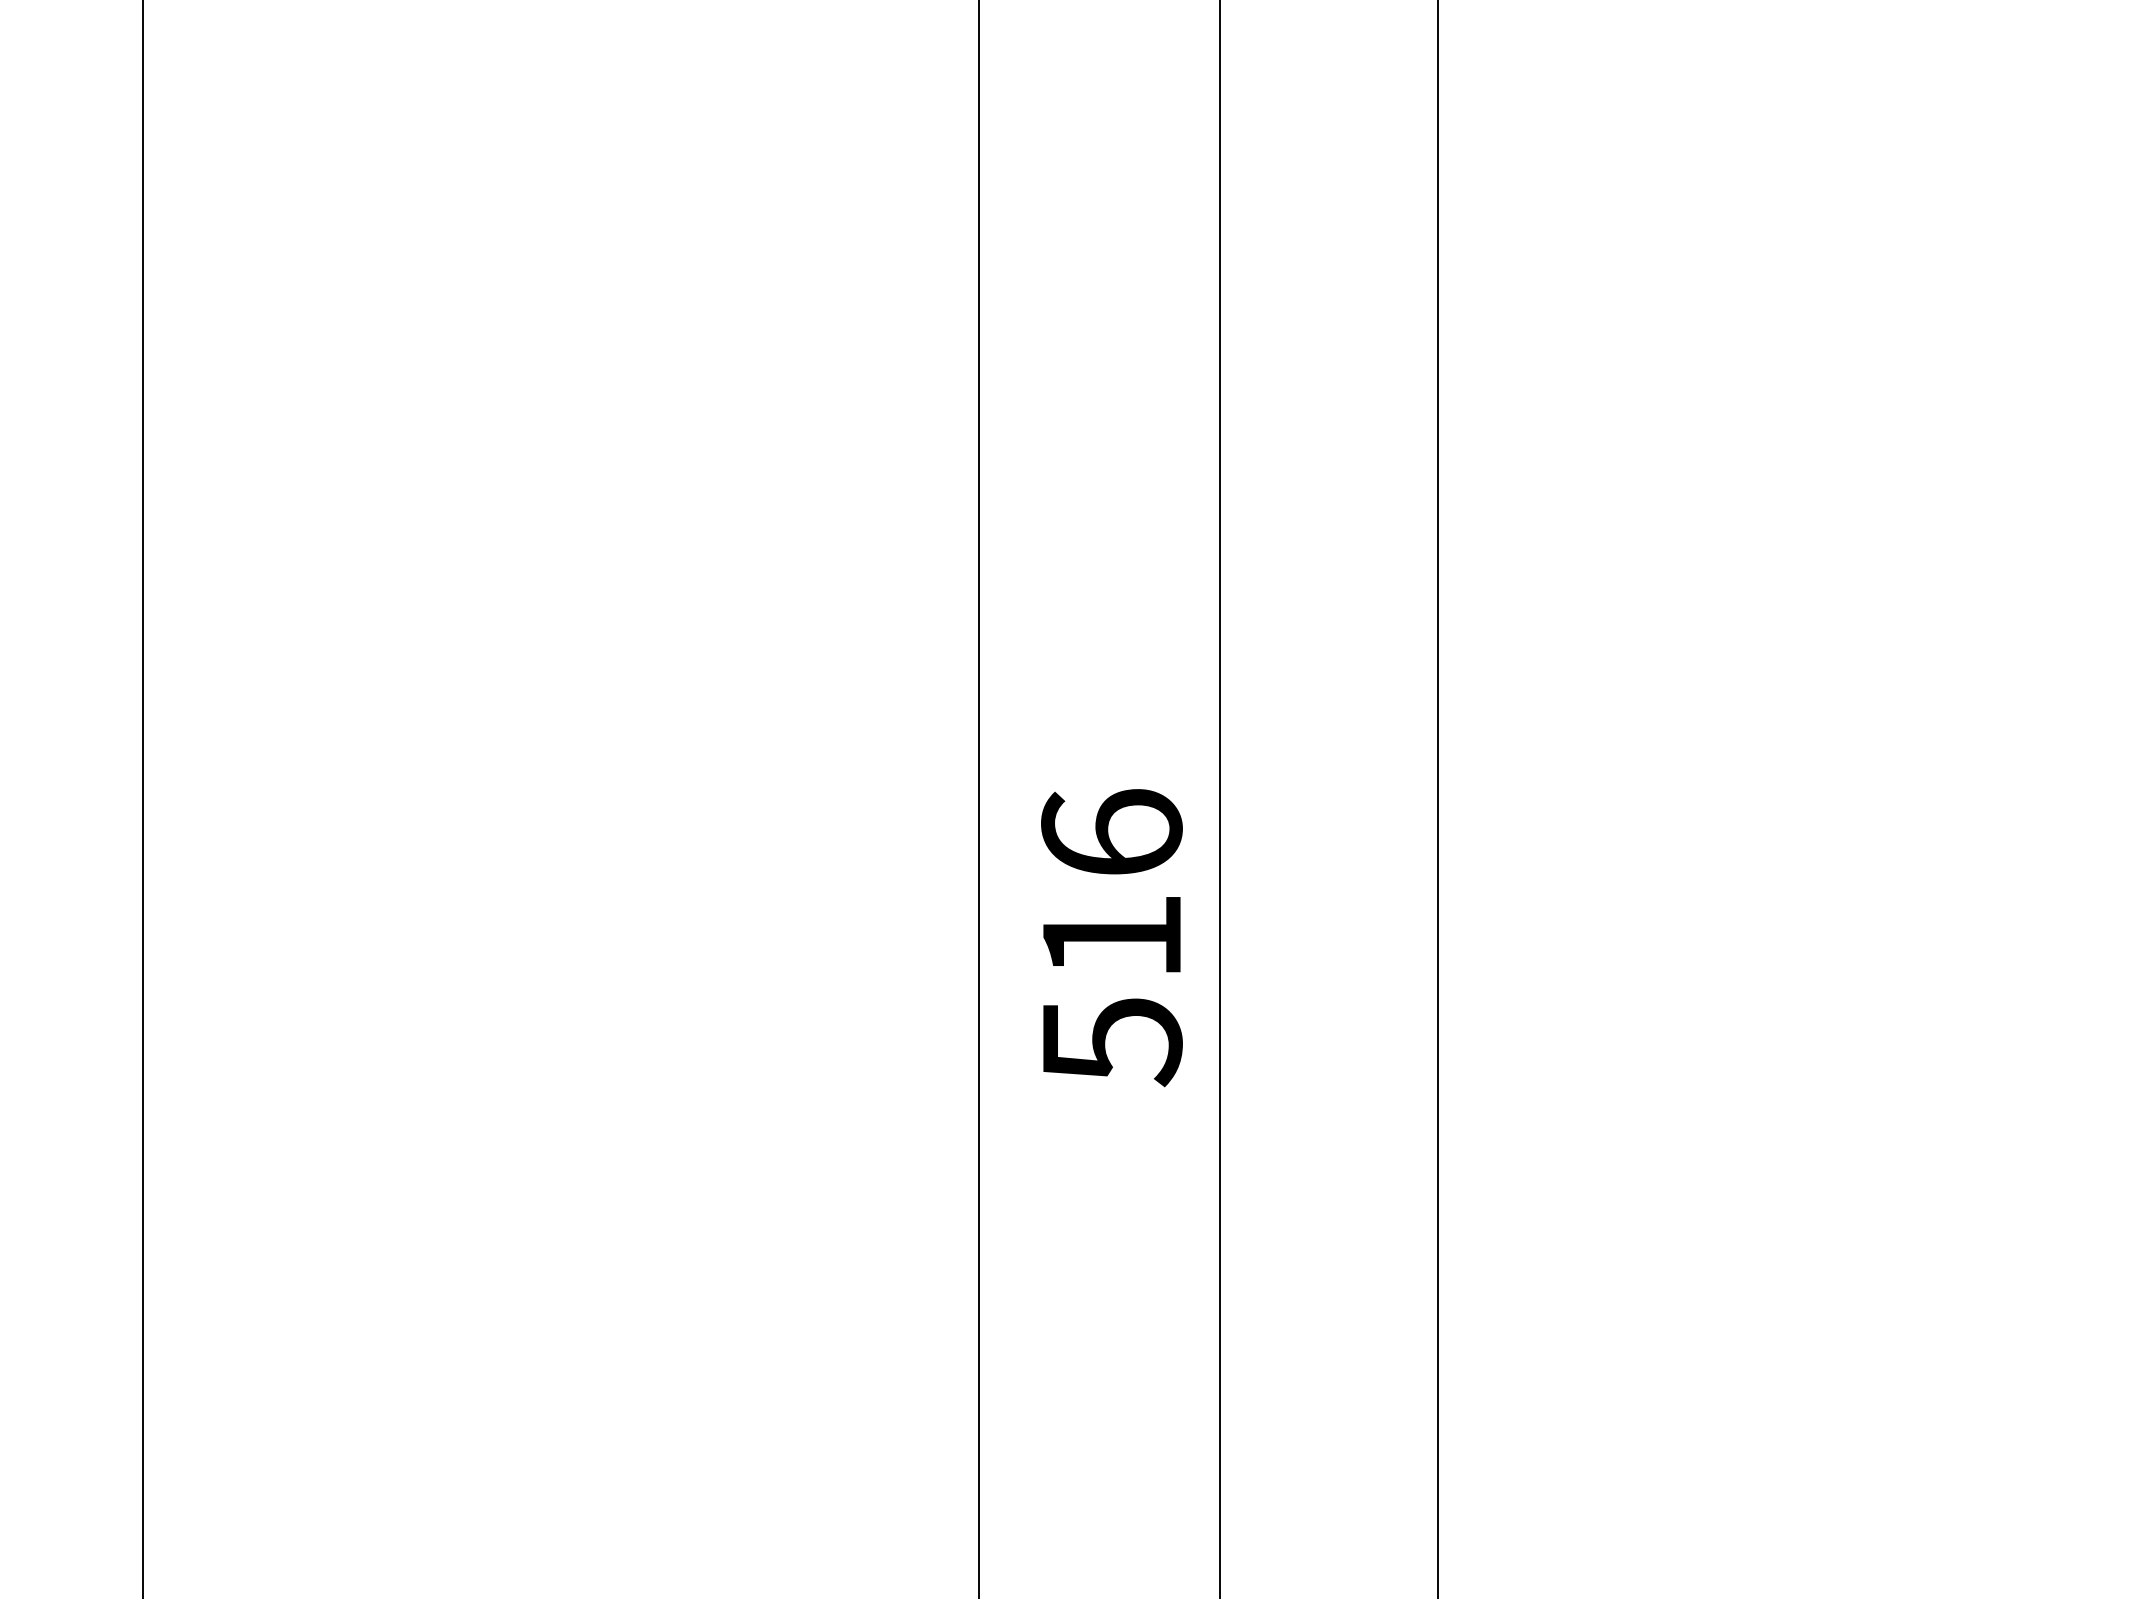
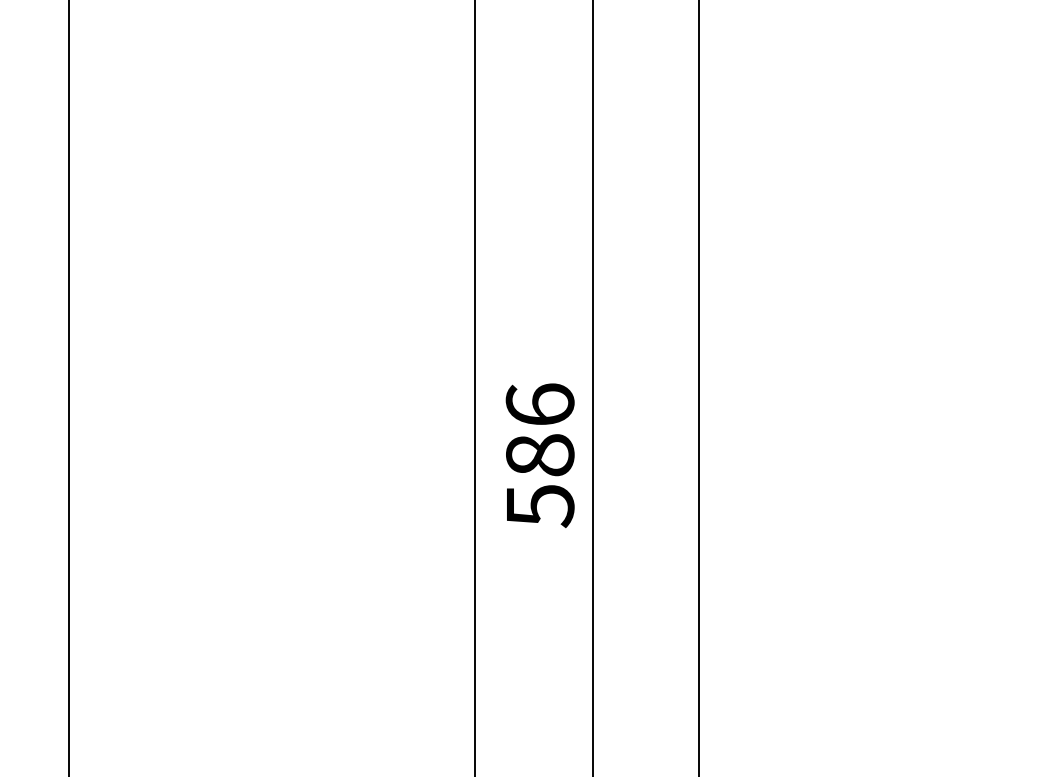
text: (1112, 937) -> (540, 455), 516 -> 586

